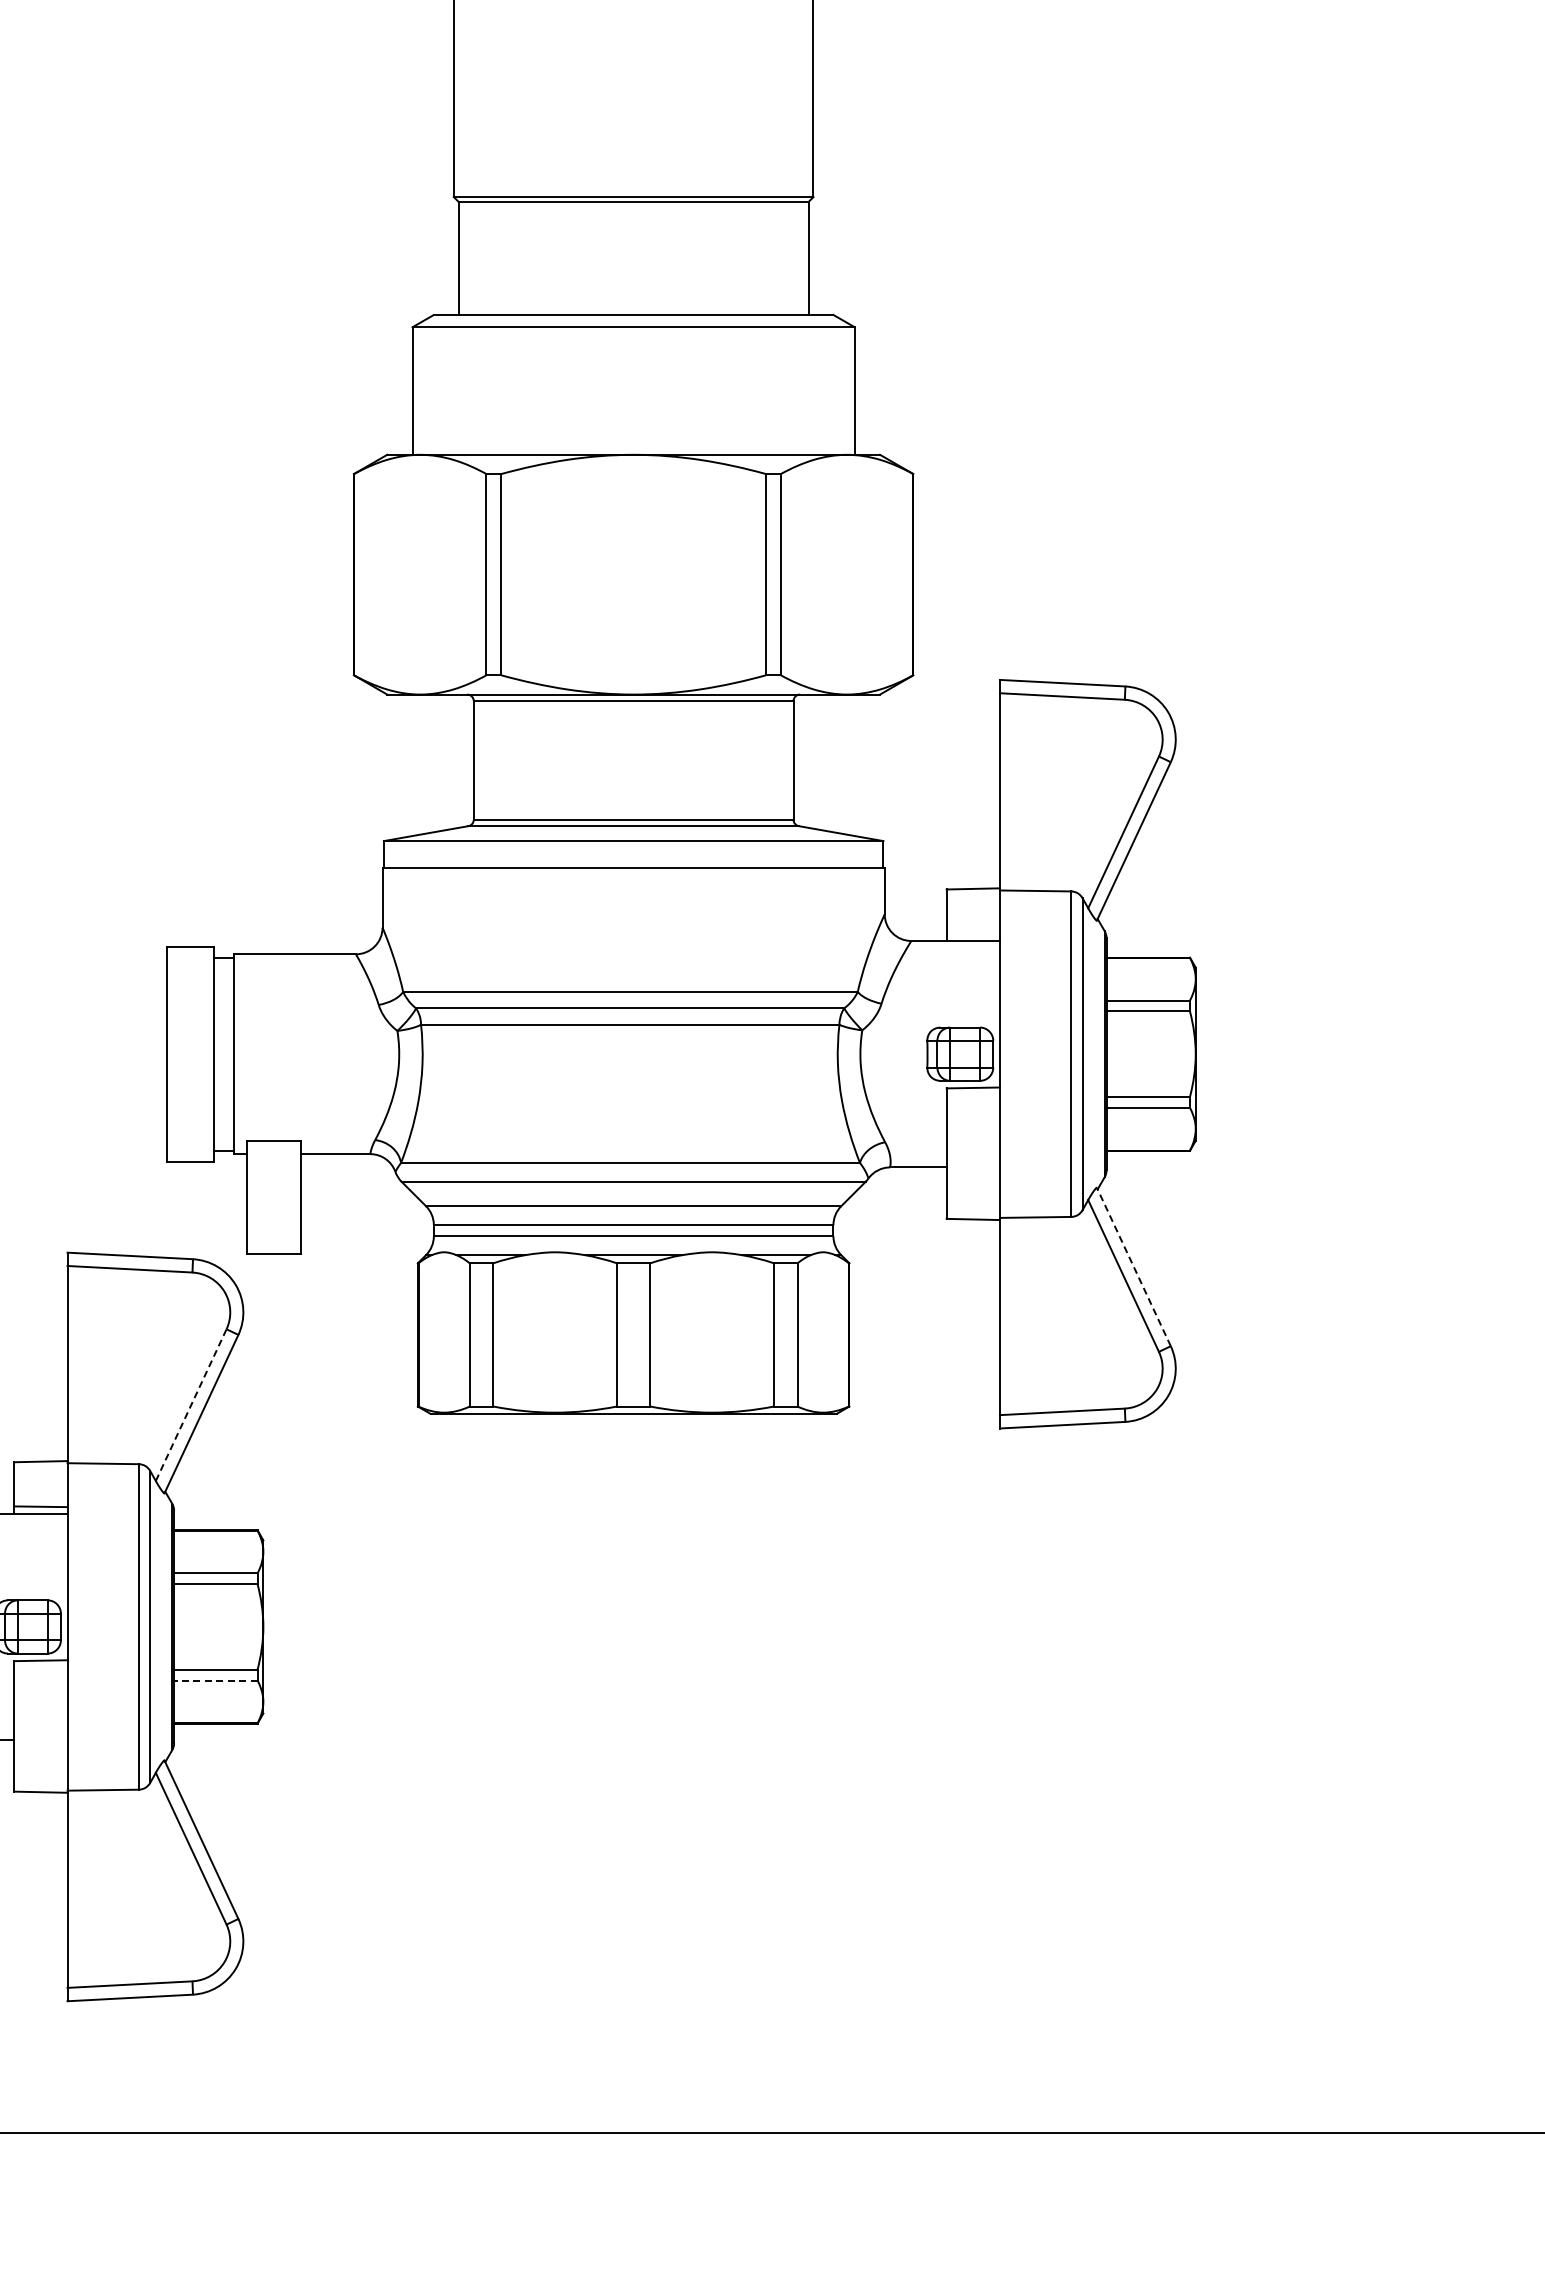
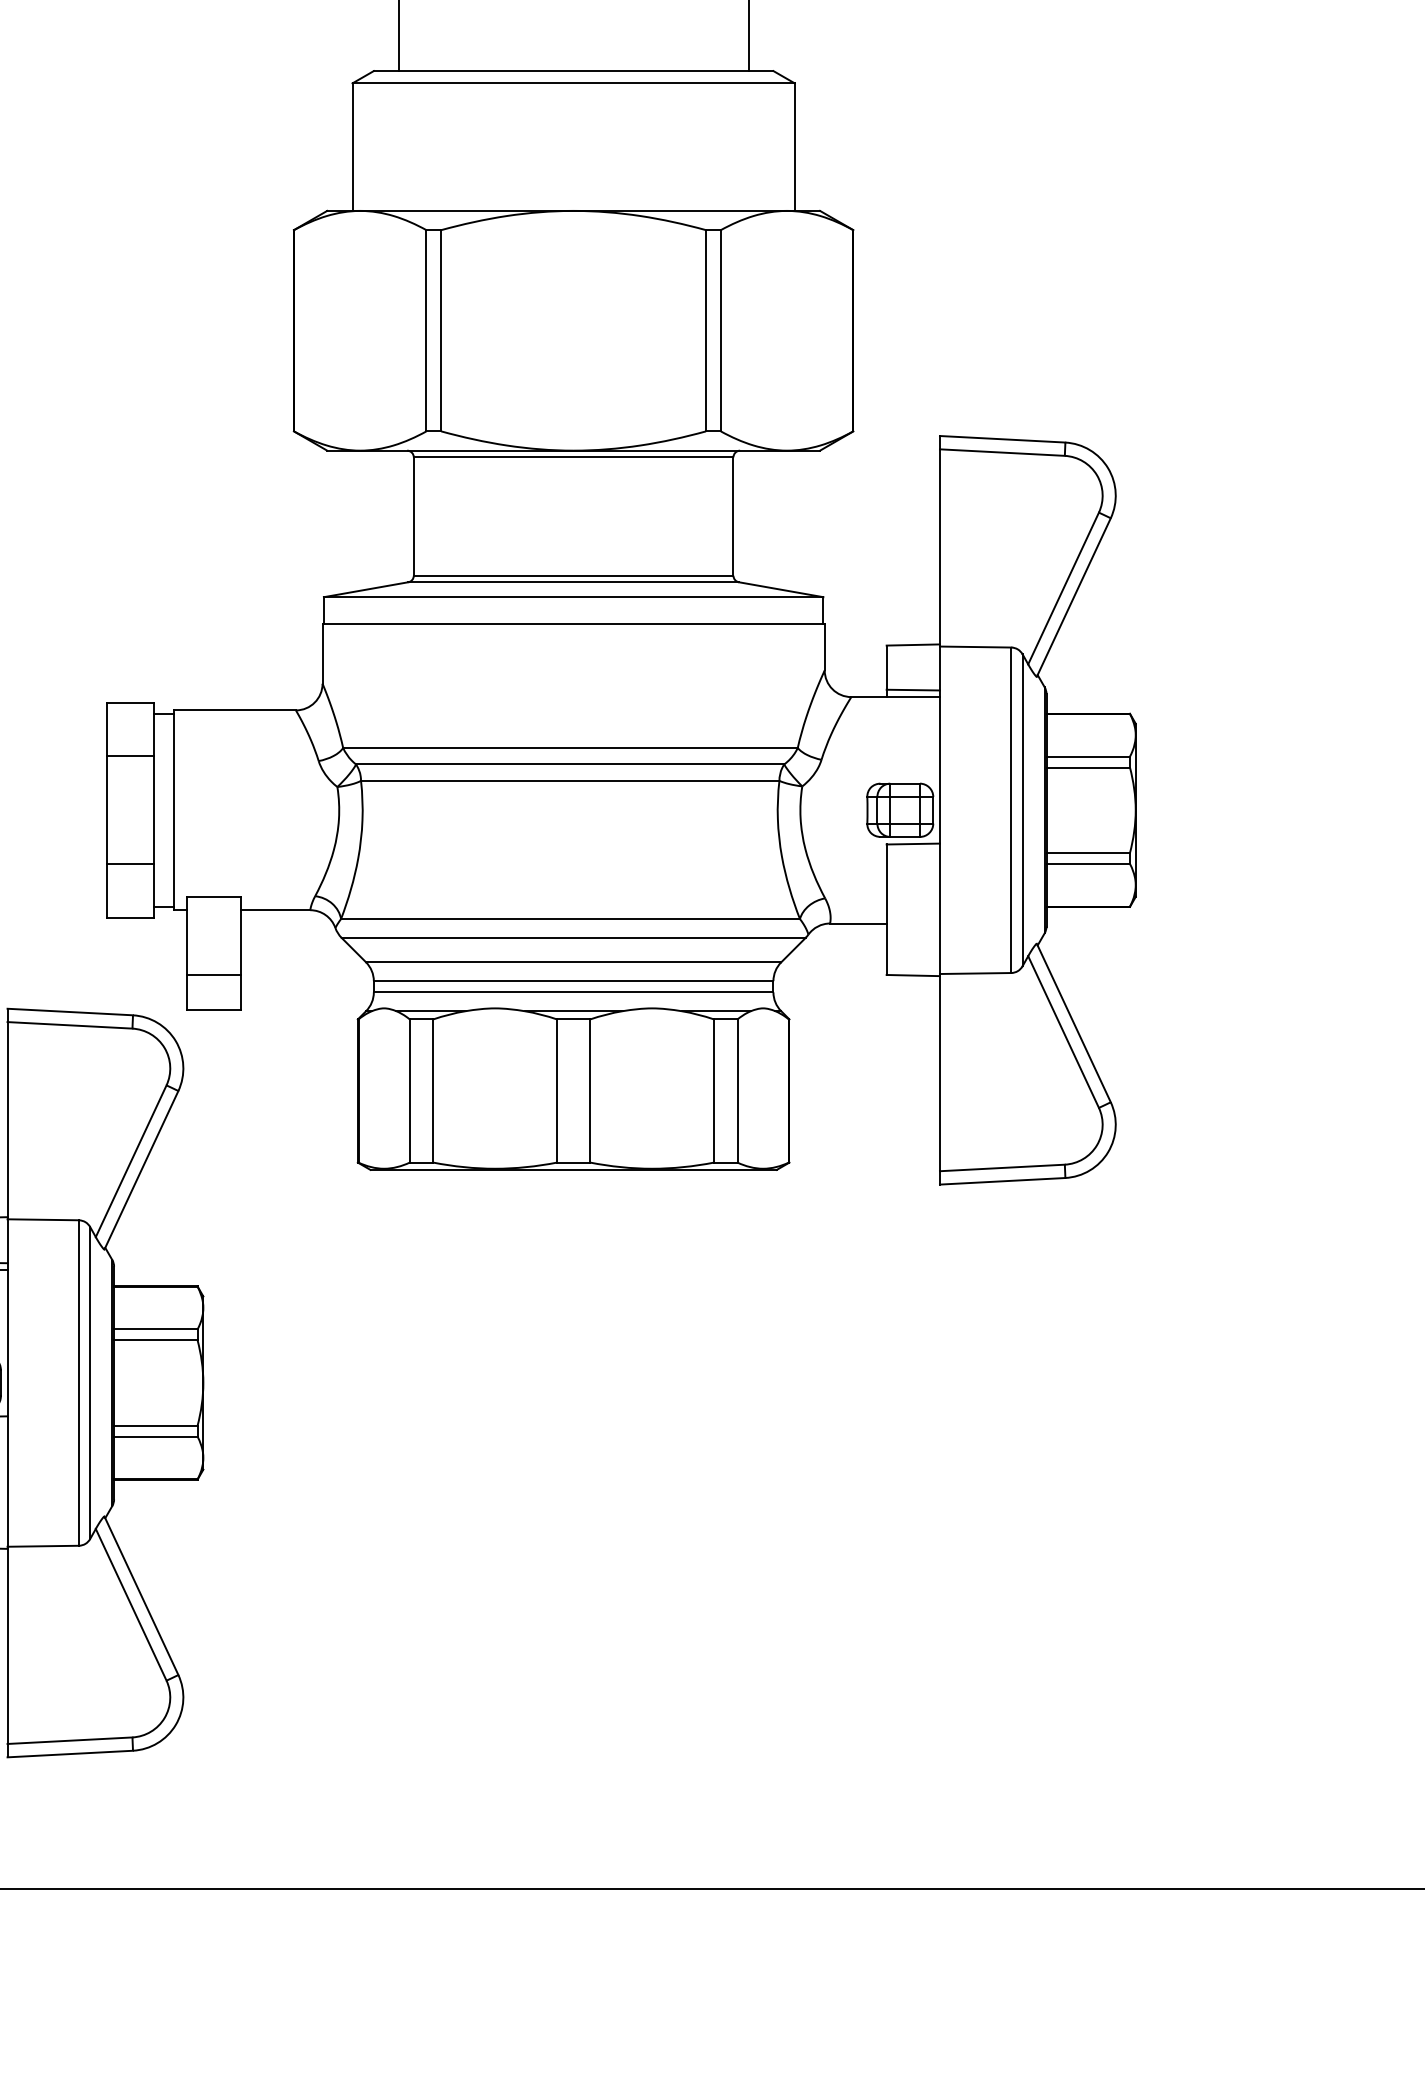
line: (972, 933) -> (912, 689), added
line: (190, 1000) -> (130, 756), added
line: (190, 1108) -> (130, 864), added
line: (273, 1219) -> (213, 975), added
line: (1133, 1266) -> (1073, 1022), dashed -> solid
line: (191, 1405) -> (131, 1161), dashed -> solid
line: (215, 1680) -> (155, 1436), dashed -> solid

